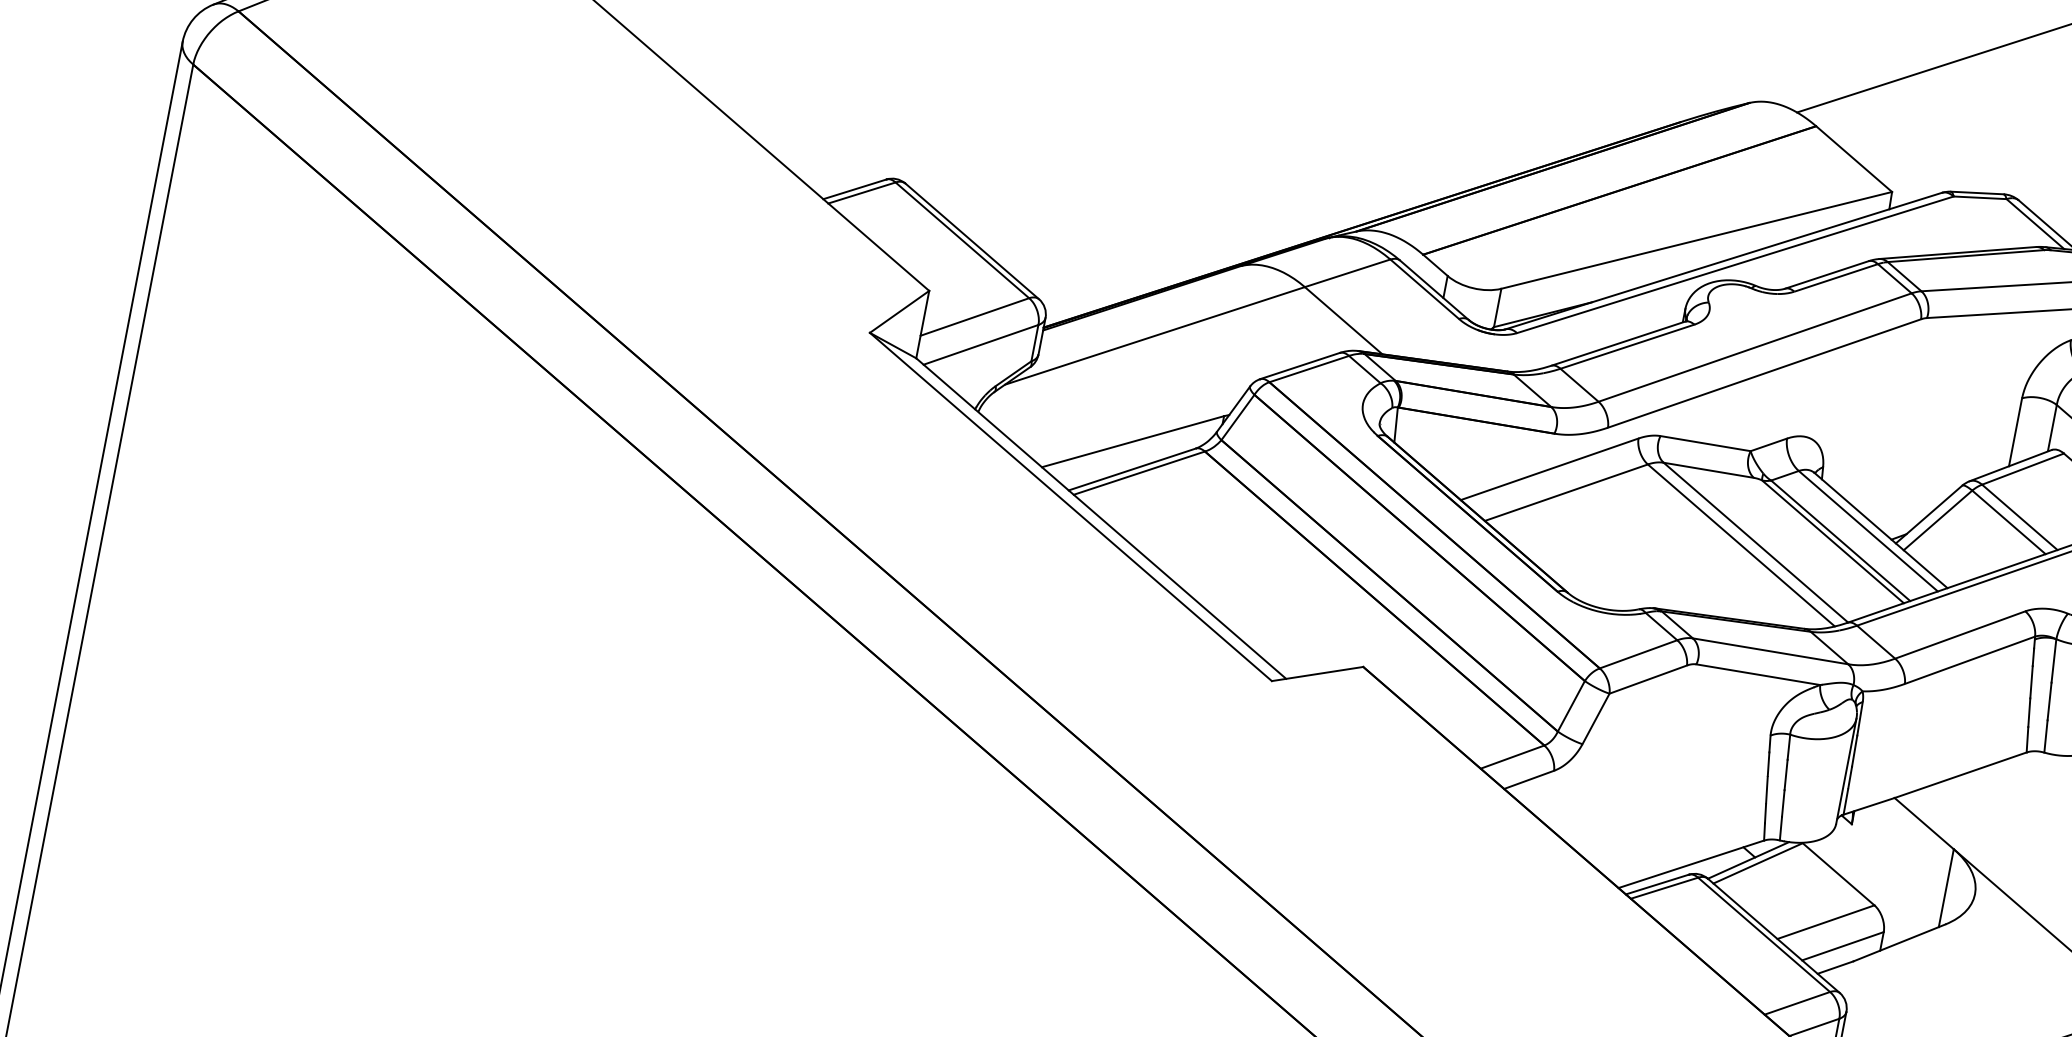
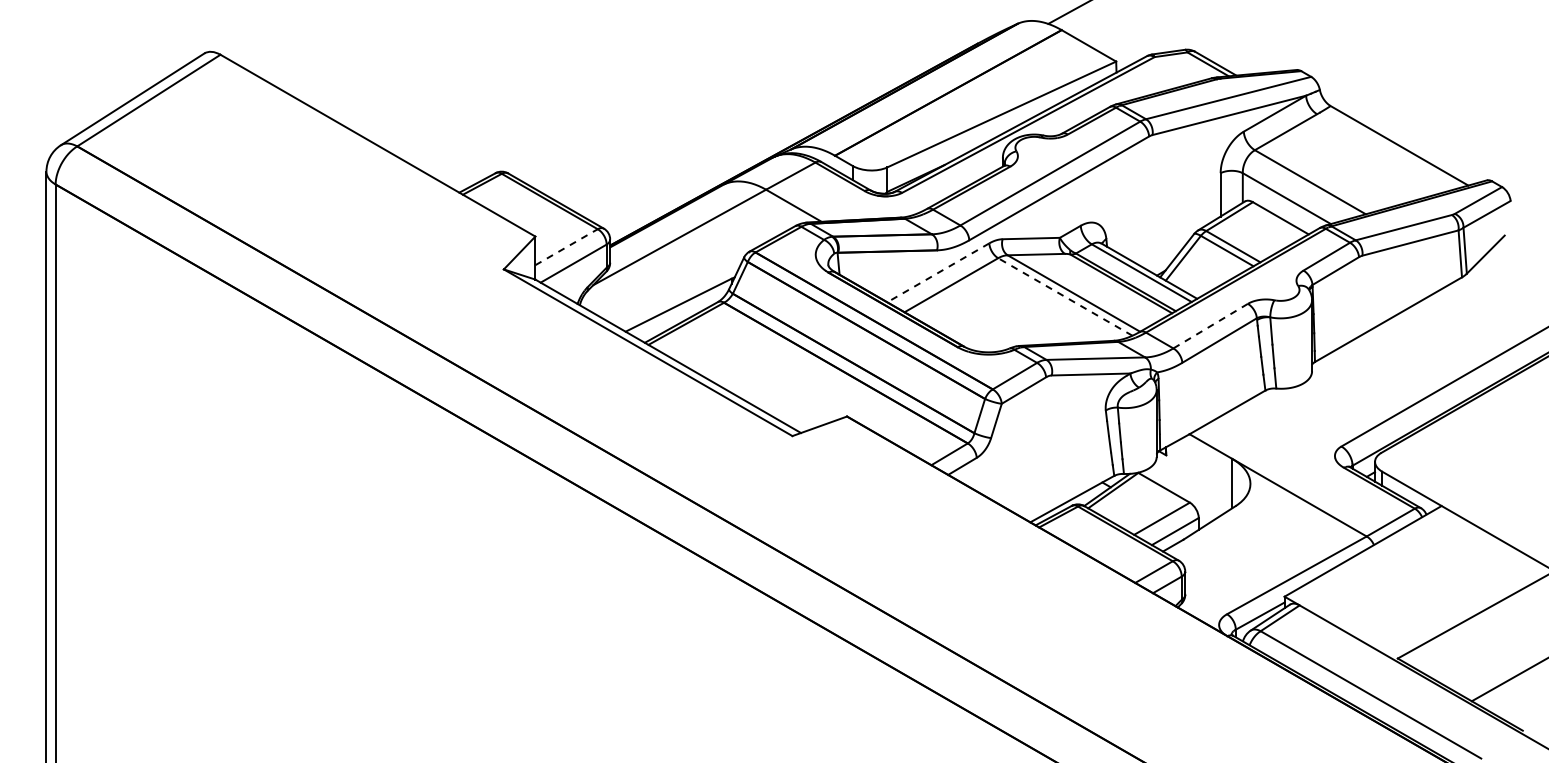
line: (974, 317) -> (566, 247), solid -> dashed
line: (1550, 468) -> (938, 272), solid -> dashed
line: (1741, 544) -> (1065, 296), solid -> dashed
line: (1959, 635) -> (1210, 326), solid -> dashed

